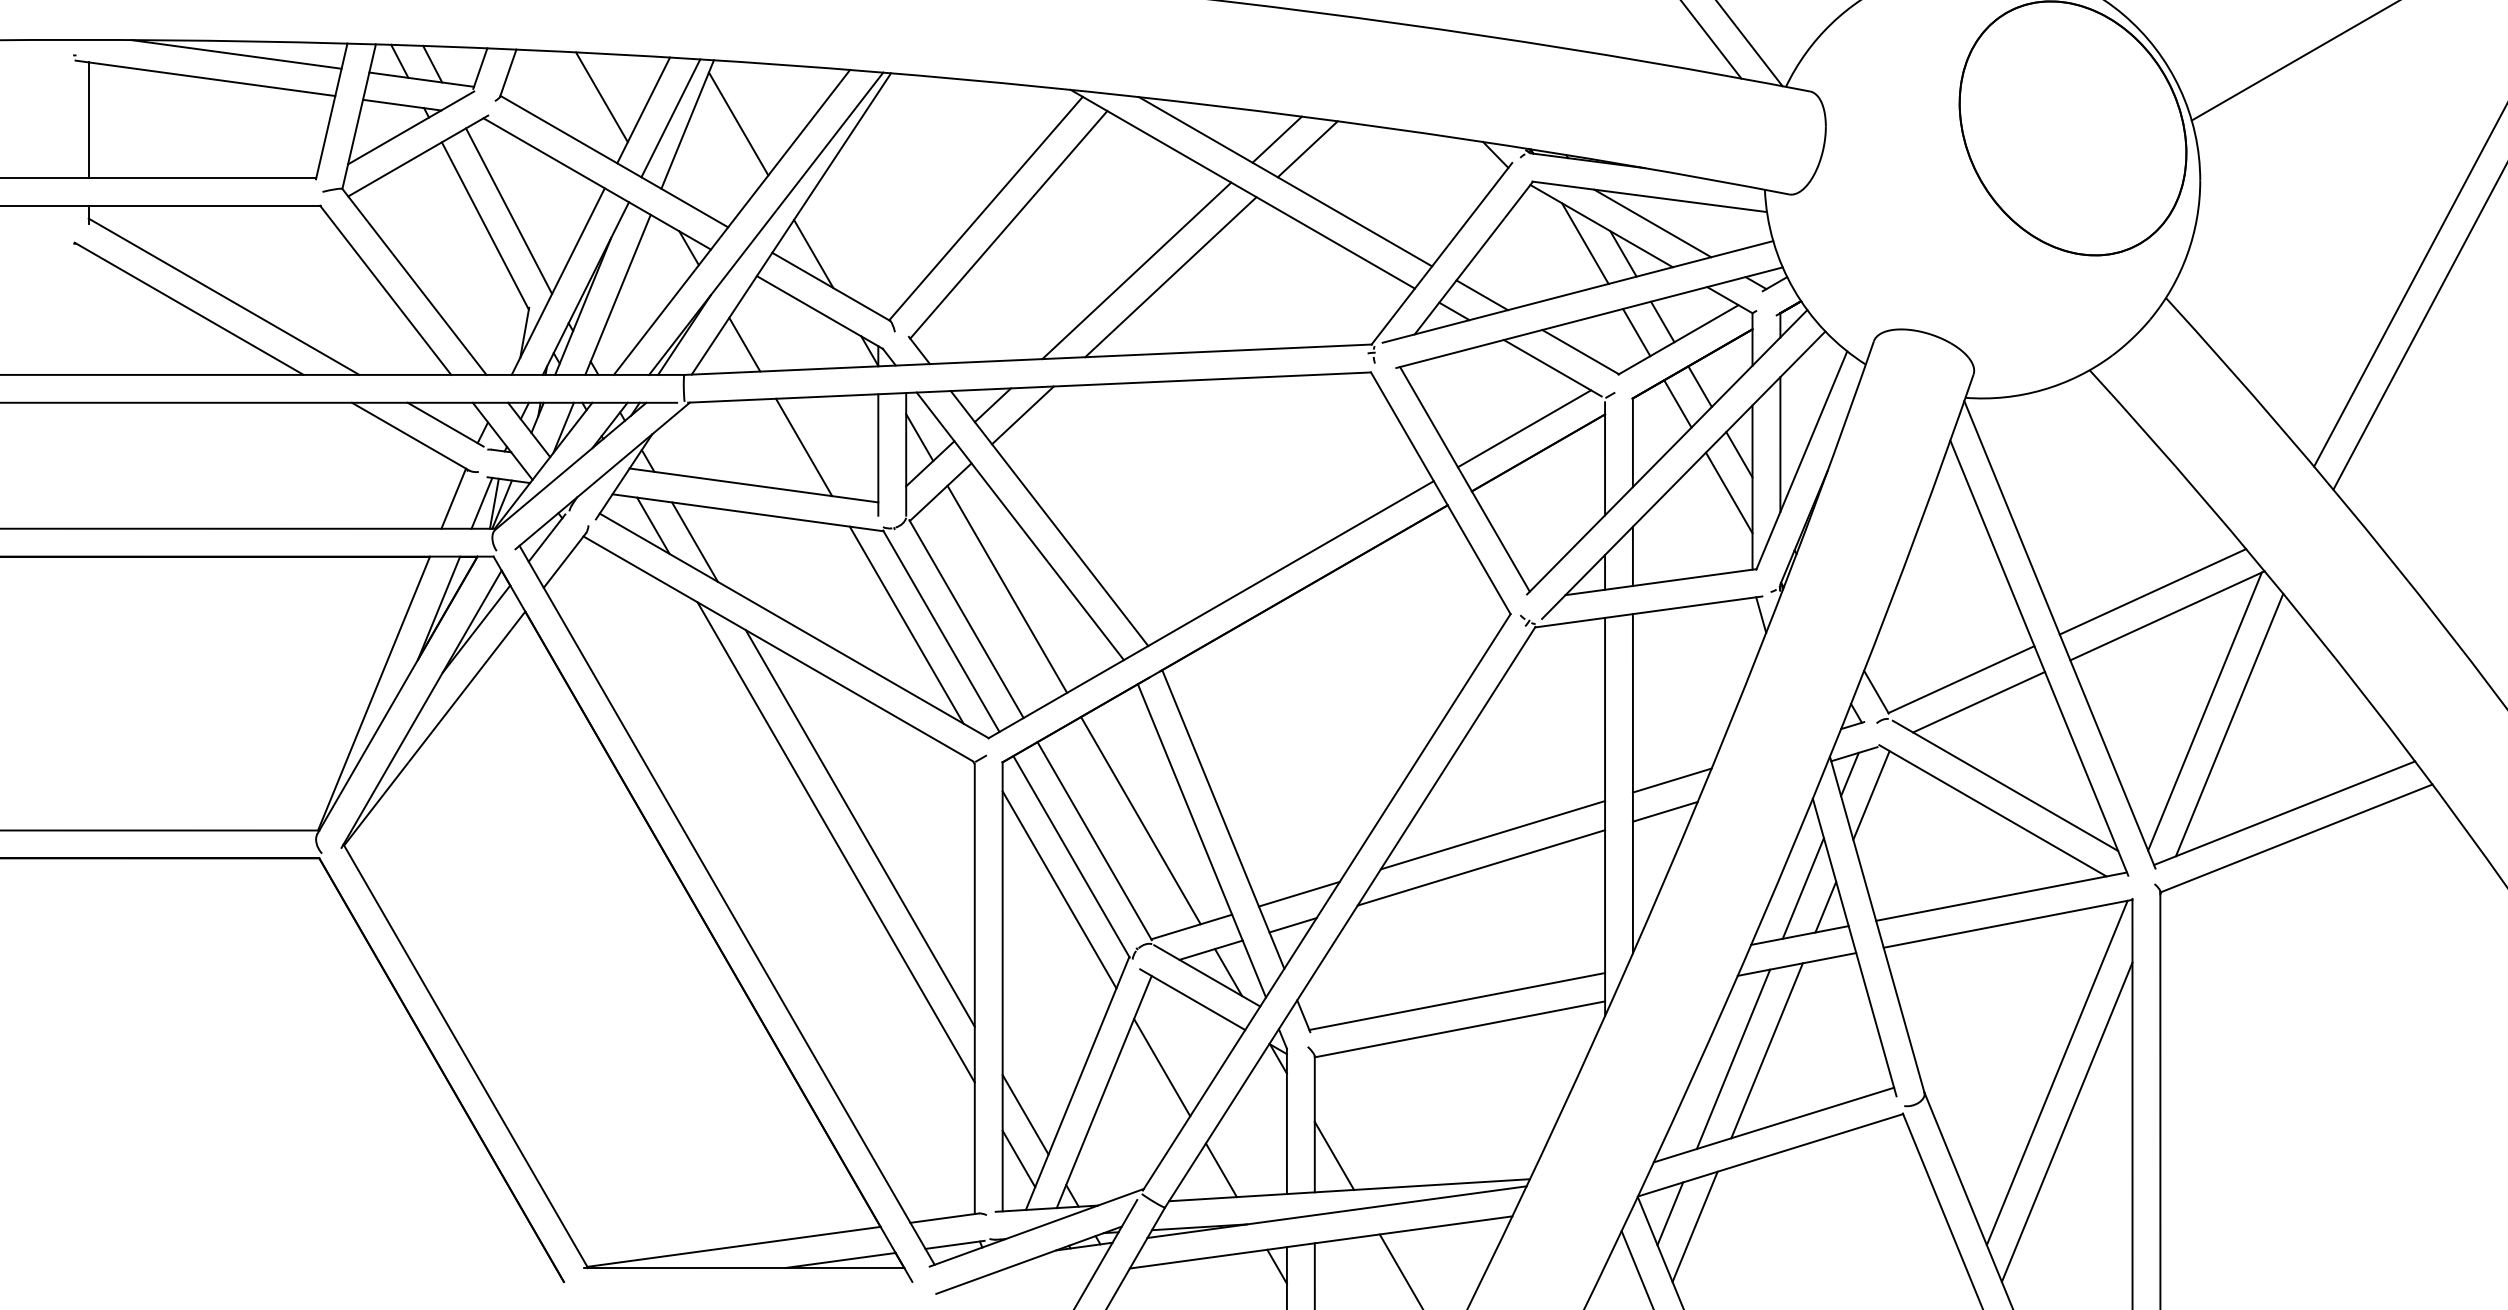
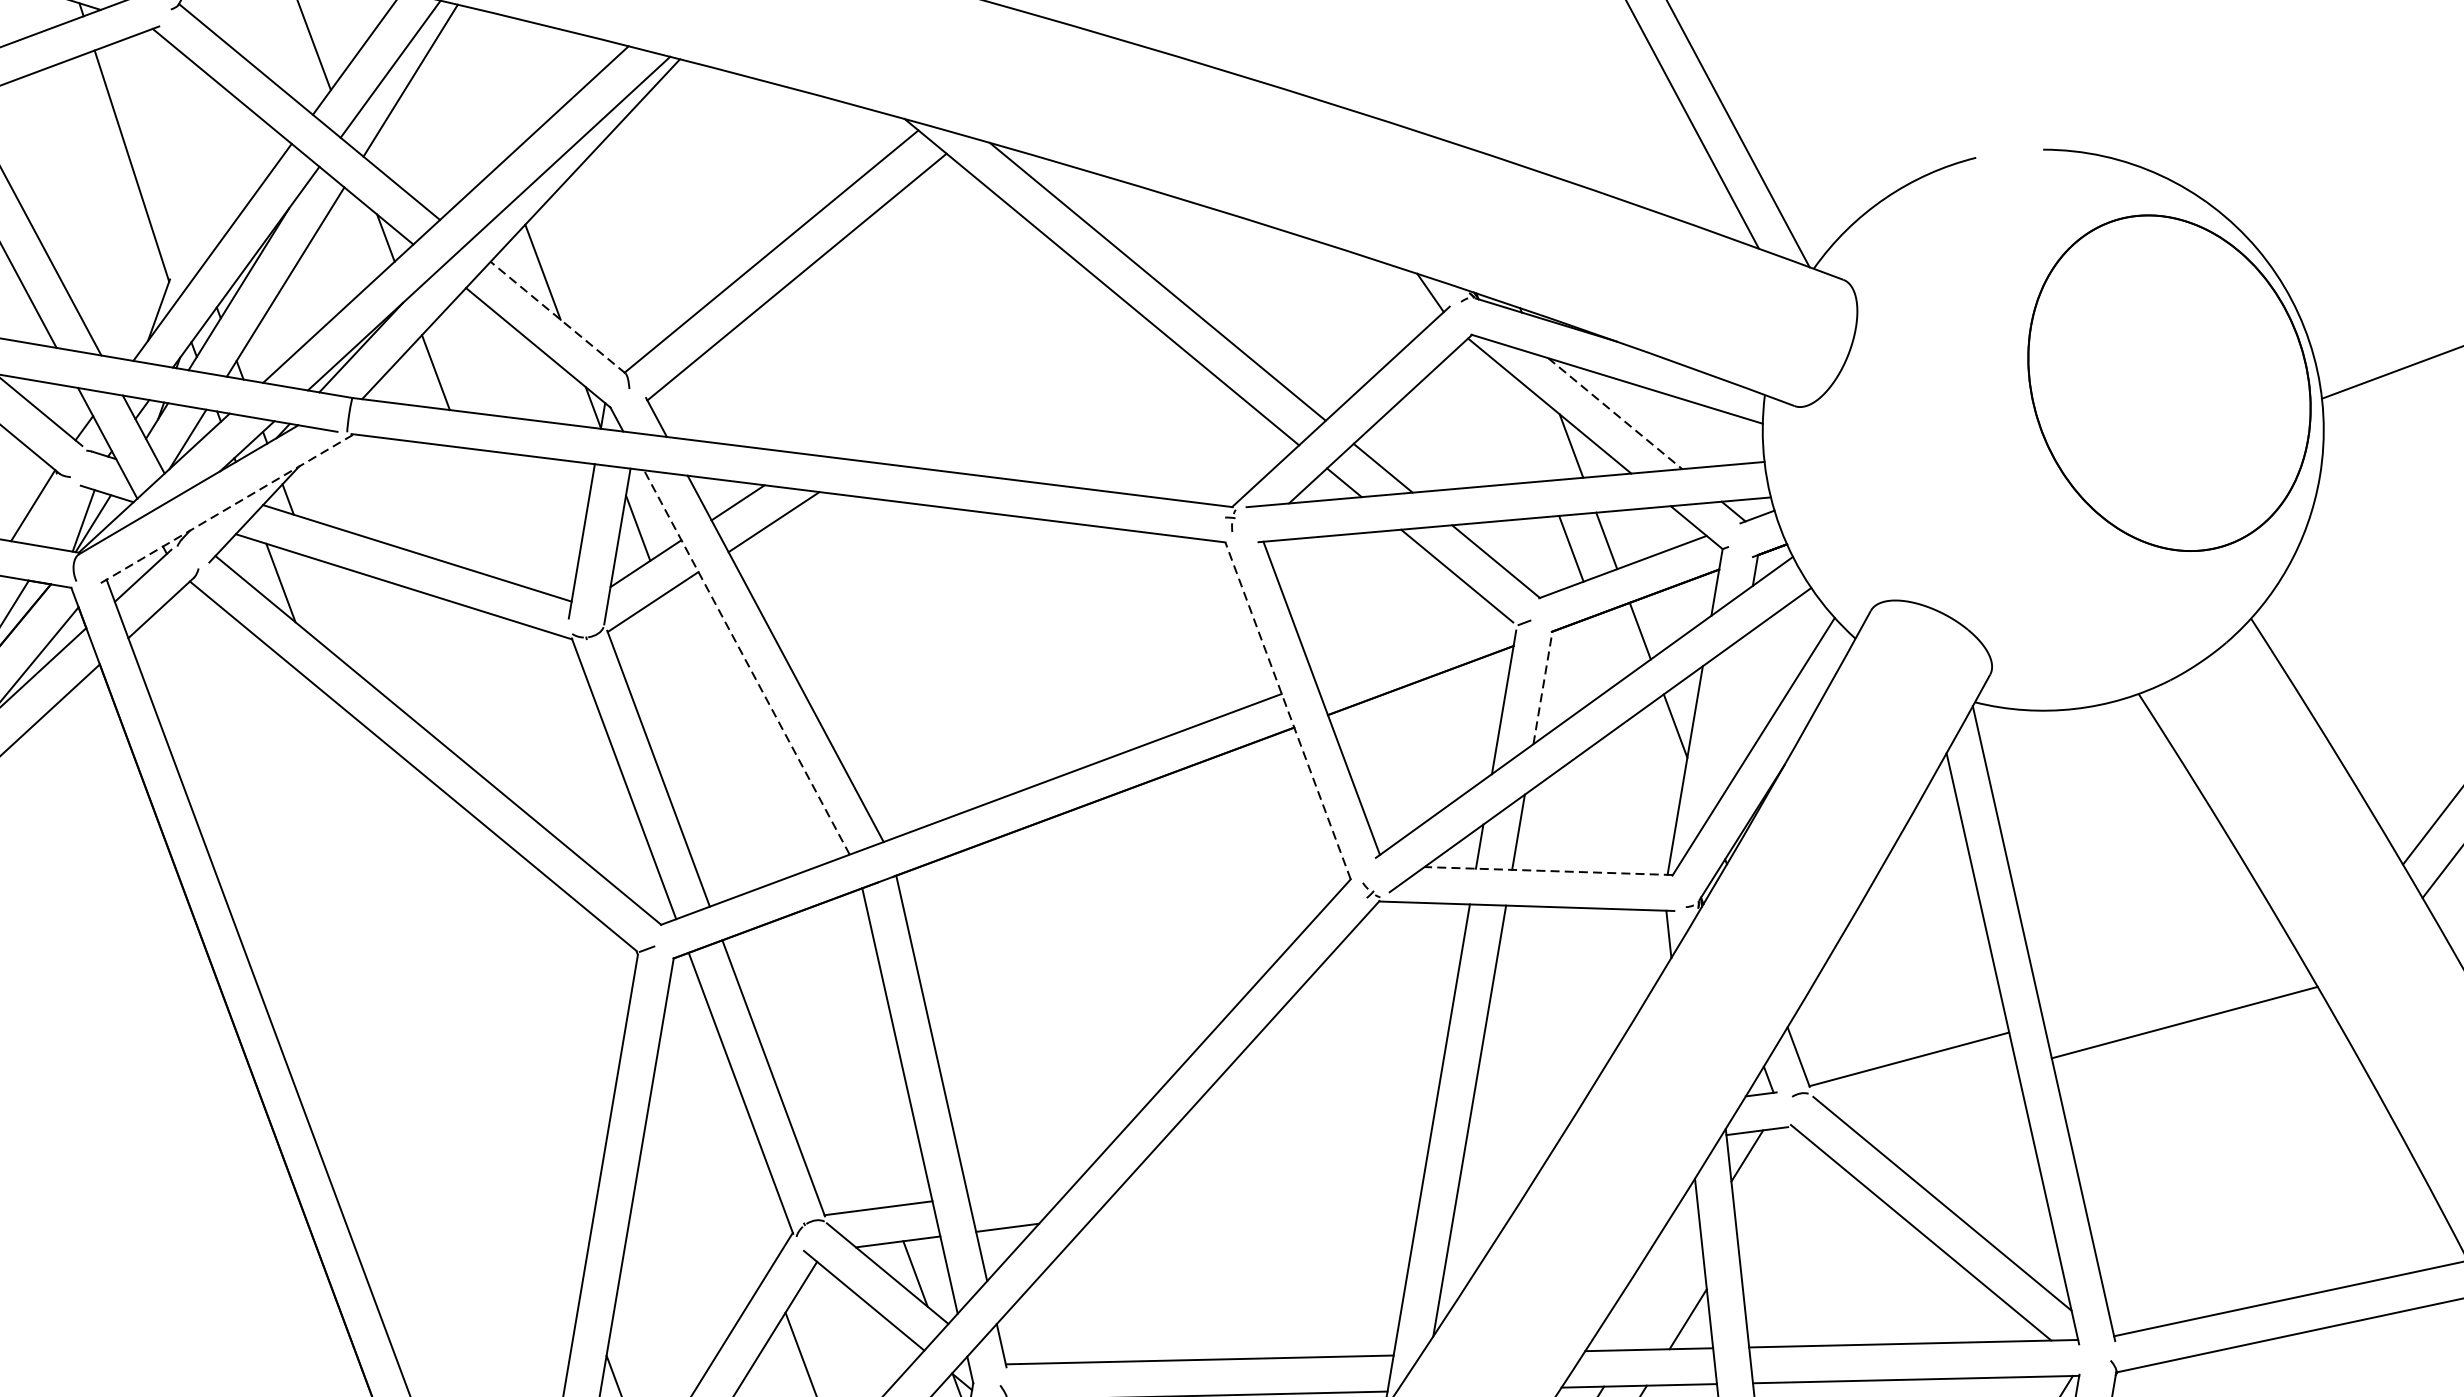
line: (738, 123) -> (475, 90), removed
line: (1276, 139) -> (1155, 226), removed
line: (1307, 149) -> (1192, 245), removed
line: (509, 210) -> (165, 151), removed
line: (1652, 223) -> (1614, 413), solid -> dashed
line: (1585, 243) -> (1525, 424), removed
line: (1136, 270) -> (949, 362), removed
line: (1170, 277) -> (991, 378), removed
line: (831, 286) -> (558, 317), solid -> dashed
line: (1677, 403) -> (1607, 647), removed
line: (1524, 428) -> (1408, 646), removed
line: (1632, 442) -> (1542, 687), solid -> dashed
line: (1780, 444) -> (1730, 721), removed
line: (804, 447) -> (489, 515), removed
line: (602, 475) -> (227, 508), solid -> dashed
line: (1728, 492) -> (1653, 771), removed
line: (1440, 493) -> (1287, 711), solid -> dashed
line: (481, 502) -> (67, 516), removed
line: (1020, 525) -> (747, 661), solid -> dashed
line: (694, 541) -> (329, 611), removed
line: (1660, 582) -> (1547, 871), solid -> dashed
line: (1007, 588) -> (717, 738), removed
line: (2152, 591) -> (2170, 988), removed
line: (906, 624) -> (581, 762), removed
line: (1979, 701) -> (1927, 1091), removed
line: (2204, 711) -> (2211, 1152), removed
line: (2229, 724) -> (2240, 1173), removed
line: (1671, 780) -> (1519, 1125), removed
line: (1871, 795) -> (1770, 1187), removed
line: (1664, 811) -> (1503, 1163), removed
line: (1140, 820) -> (836, 1061), removed
line: (859, 828) -> (477, 1011), removed
line: (1492, 835) -> (1280, 1156), removed
line: (835, 842) -> (444, 1024), removed
line: (1481, 867) -> (1259, 1194), removed
line: (1802, 888) -> (1662, 1290), removed
line: (1059, 889) -> (718, 1132), removed
line: (1298, 893) -> (1021, 1188), removed

